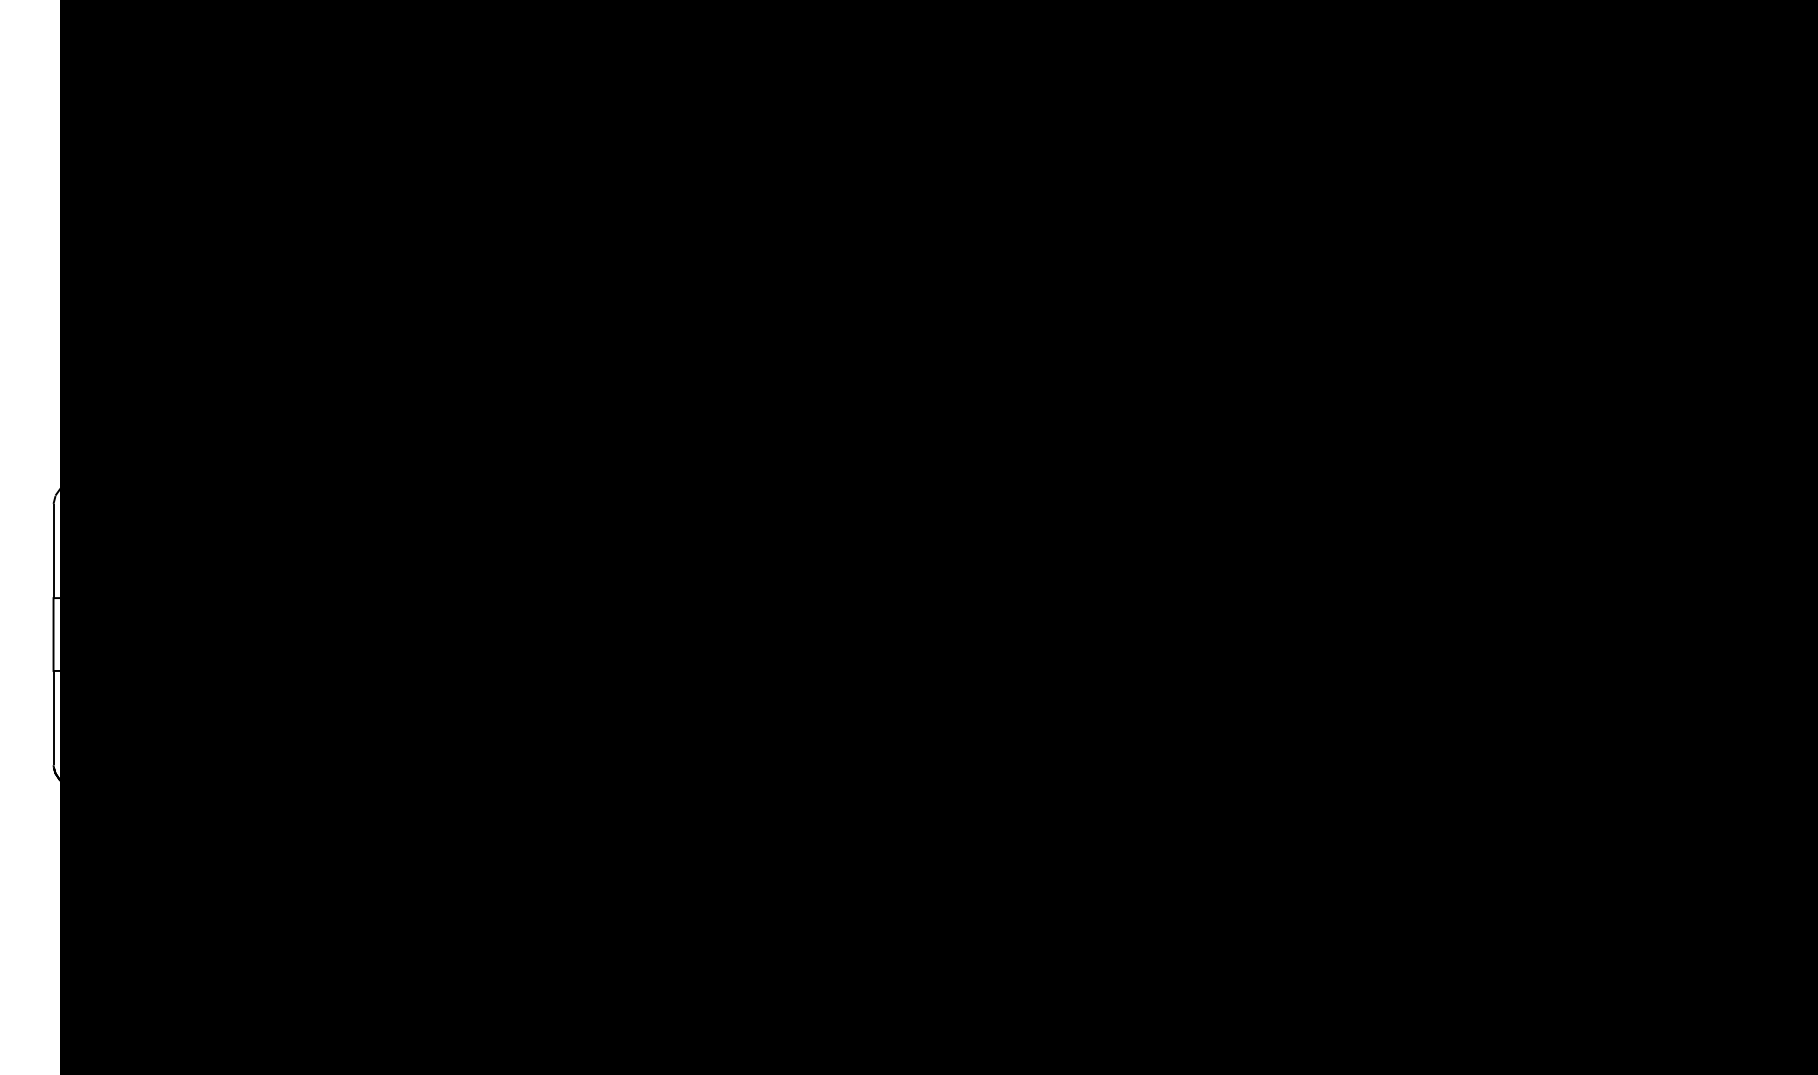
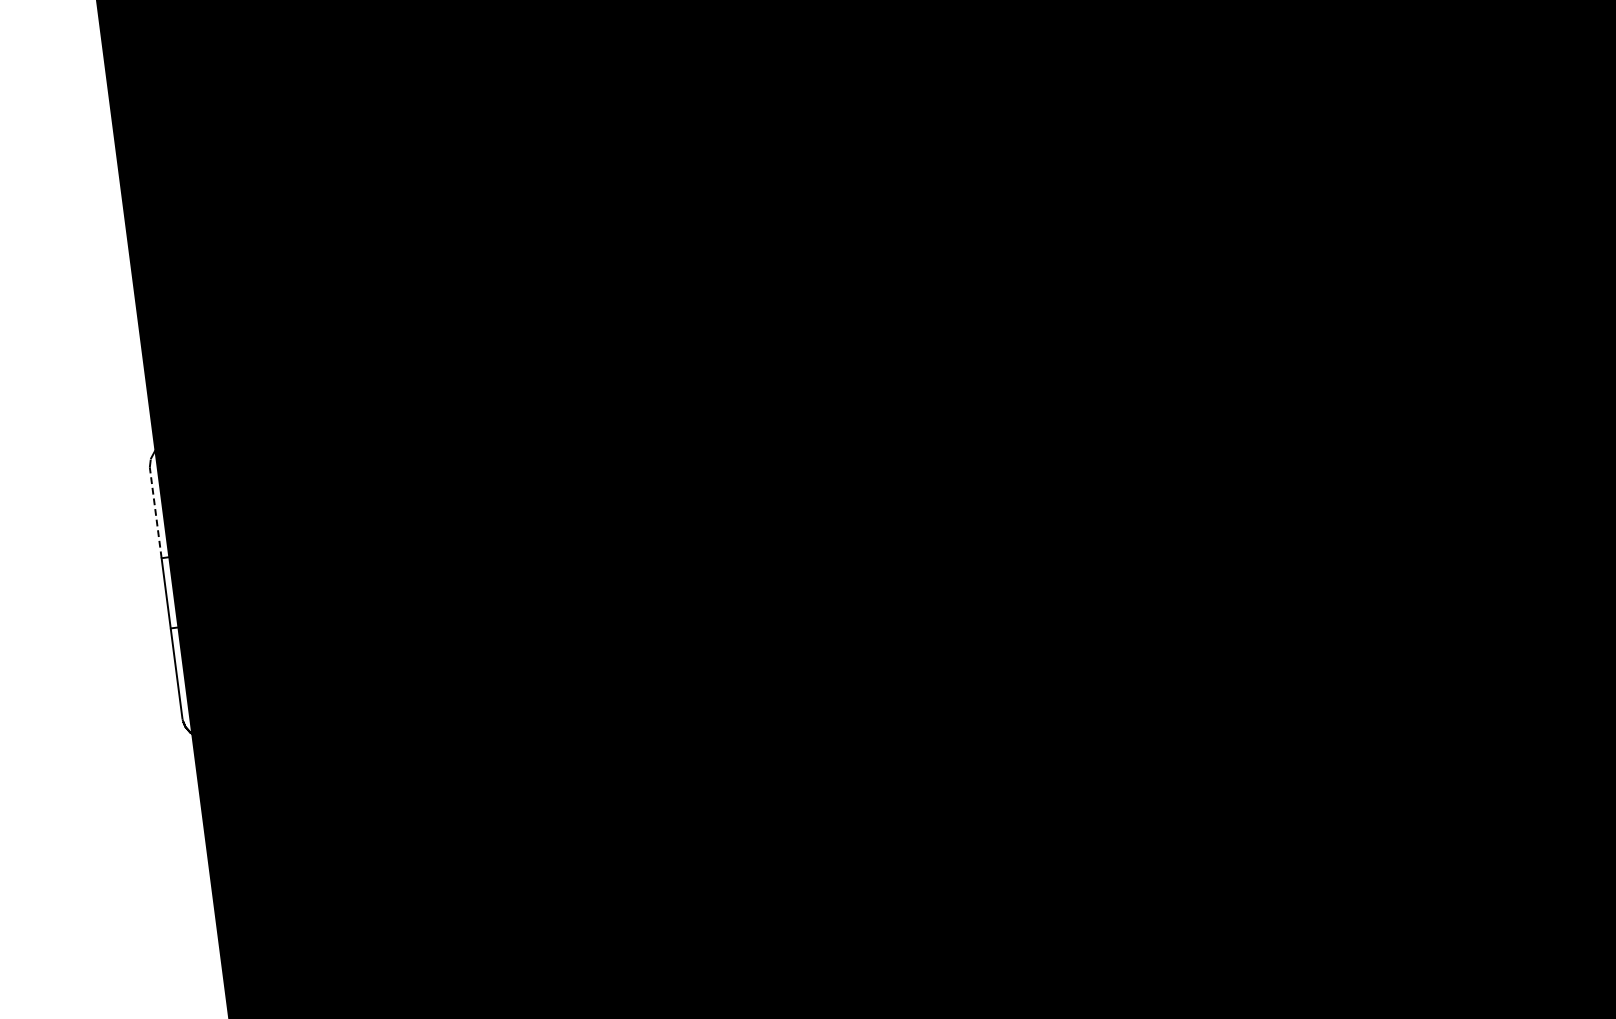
line: (53, 550) -> (155, 512), solid -> dashed

